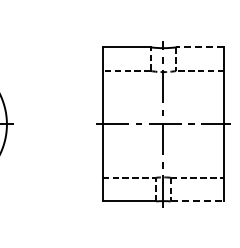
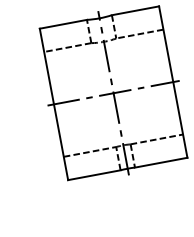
line: (199, 47) -> (134, 11), dashed -> solid
line: (197, 201) -> (161, 162), dashed -> solid

